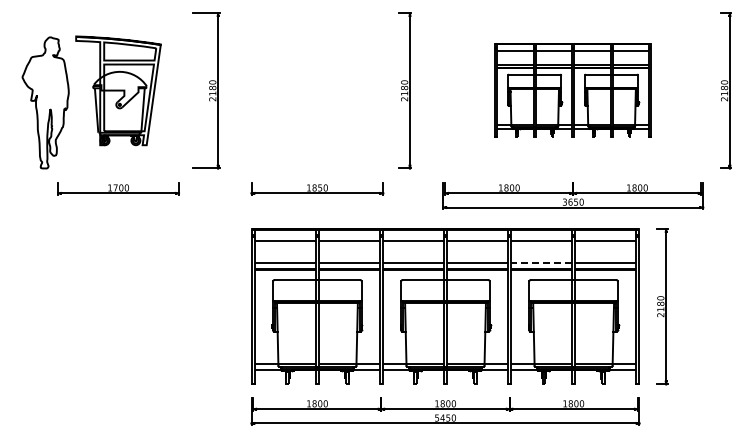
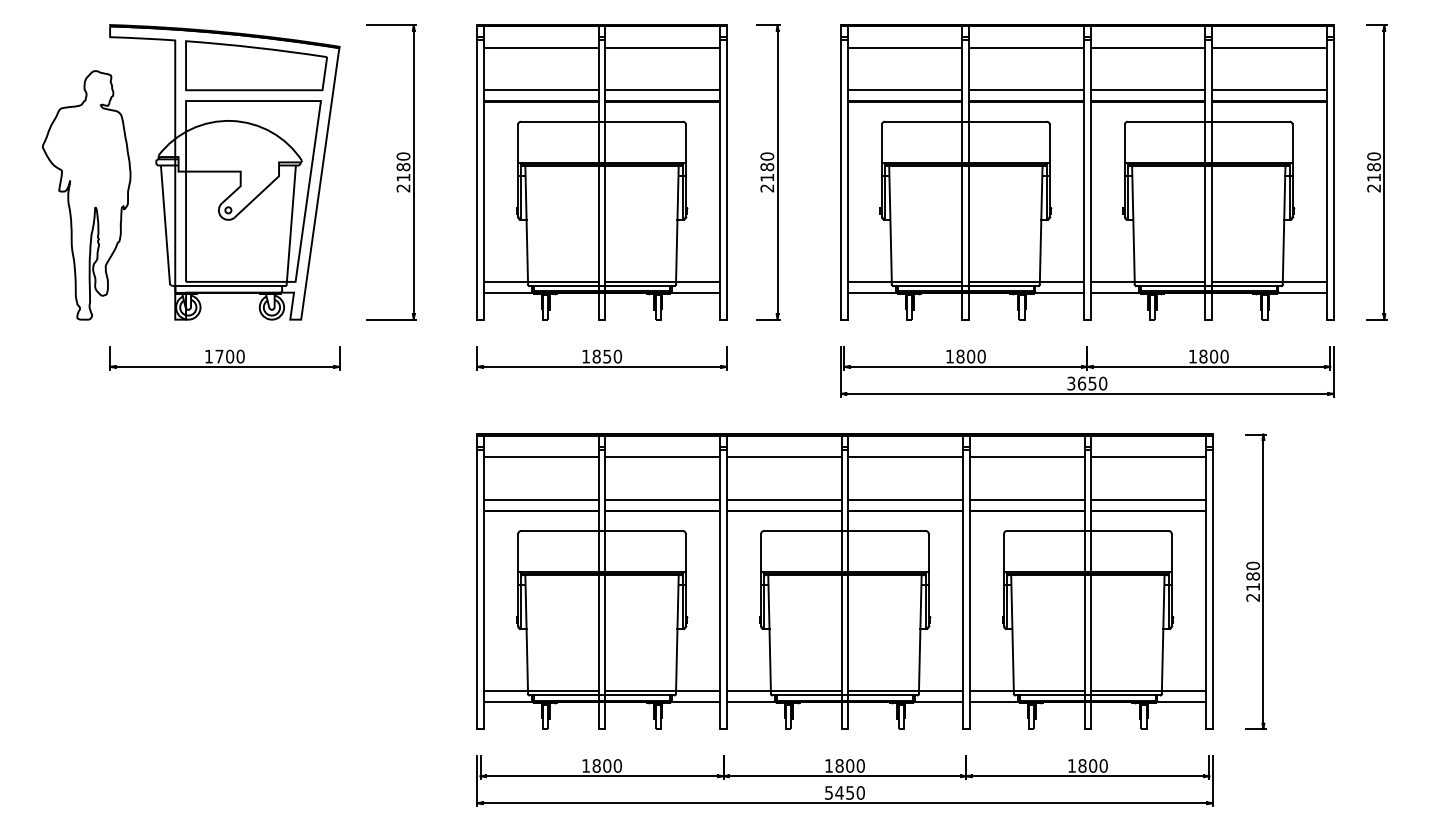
part: (118, 90) -> (224, 171), size x1.43
part: (317, 90) -> (602, 171), added
part: (572, 90) -> (1085, 171), size x1.67
line: (541, 263) -> (1026, 499), dashed -> solid

